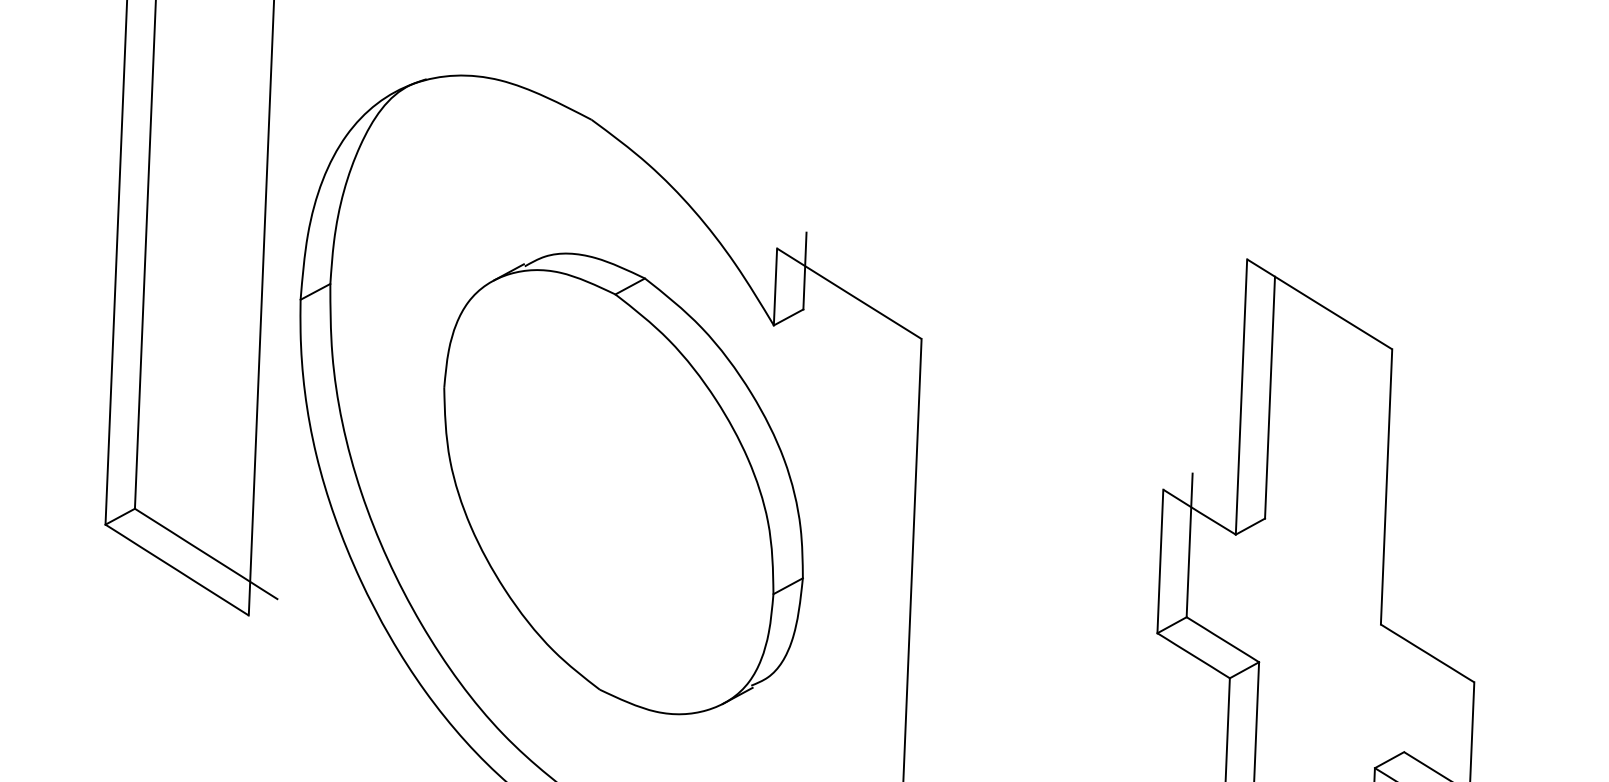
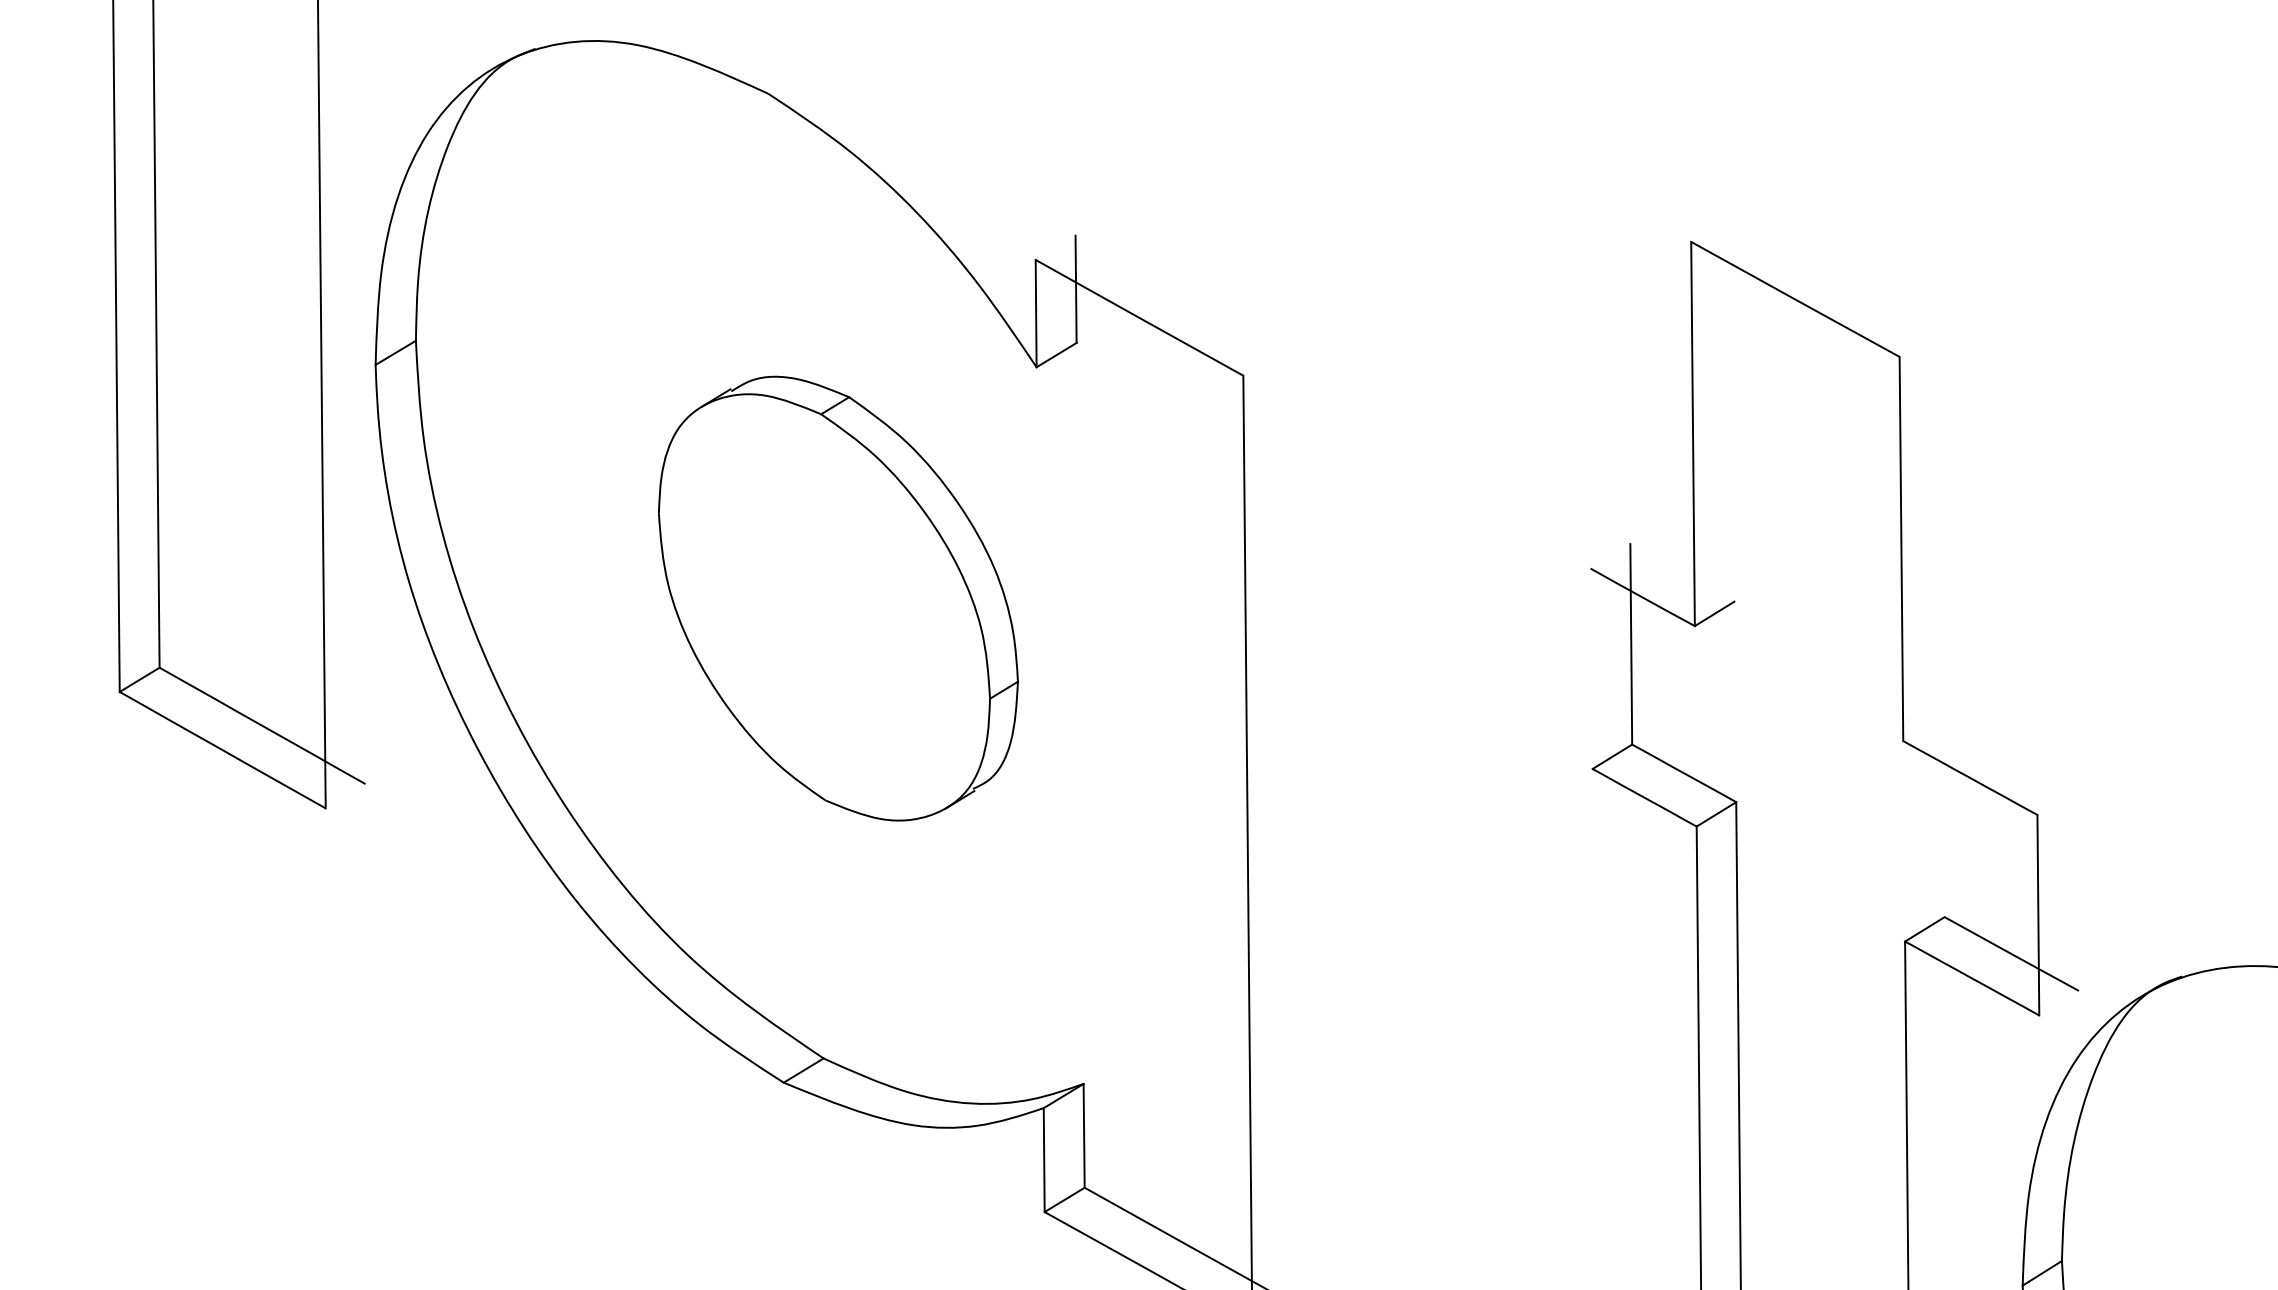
line: (1269, 397) -> (1732, 432), removed
part: (623, 483) -> (838, 598), size x0.7
line: (1160, 561) -> (1591, 668), removed

